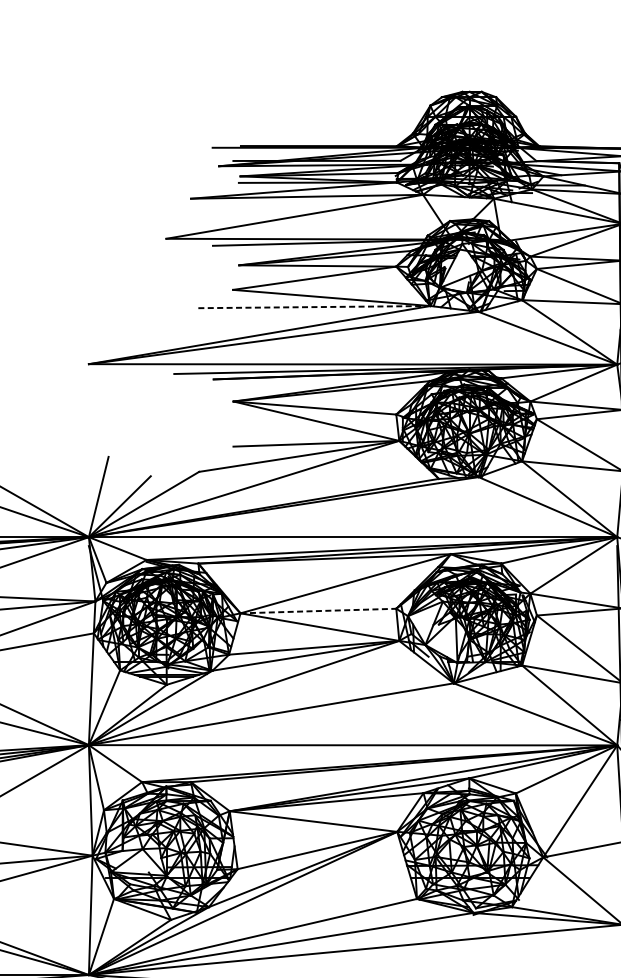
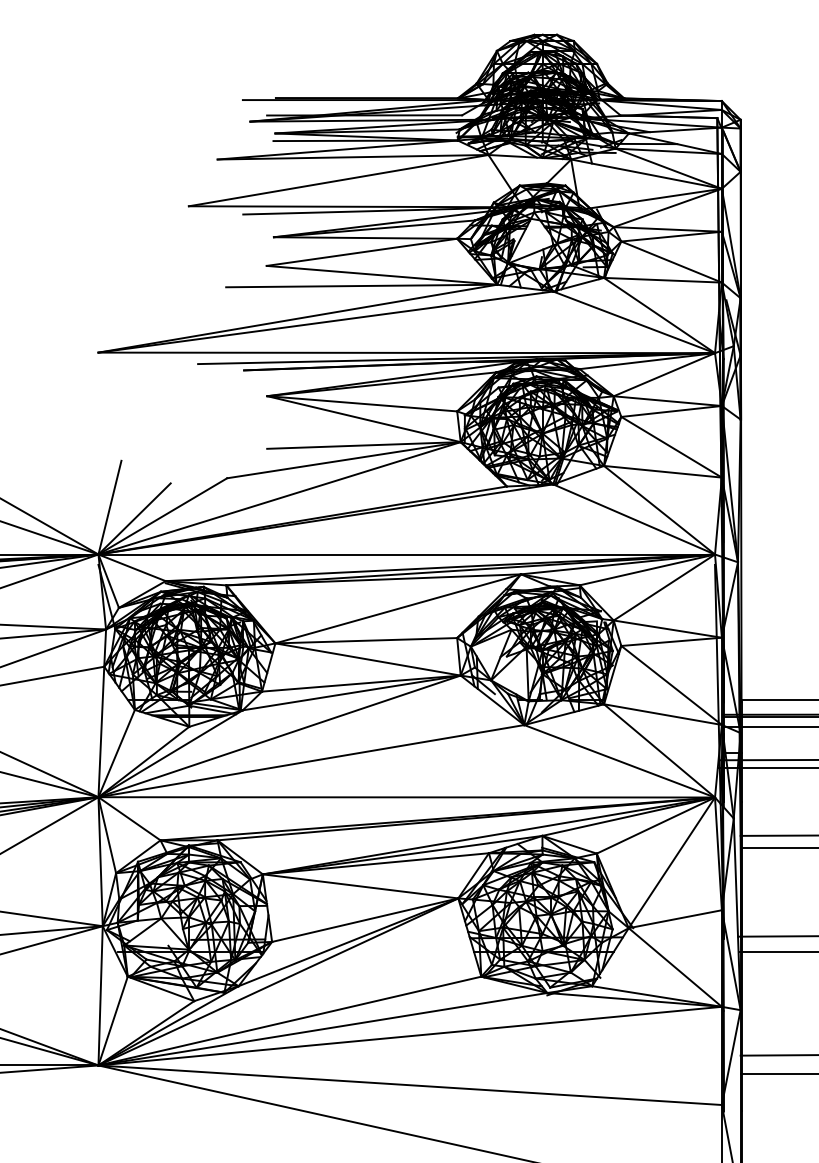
line: (314, 307) -> (361, 286), dashed -> solid
line: (318, 610) -> (366, 640), dashed -> solid

